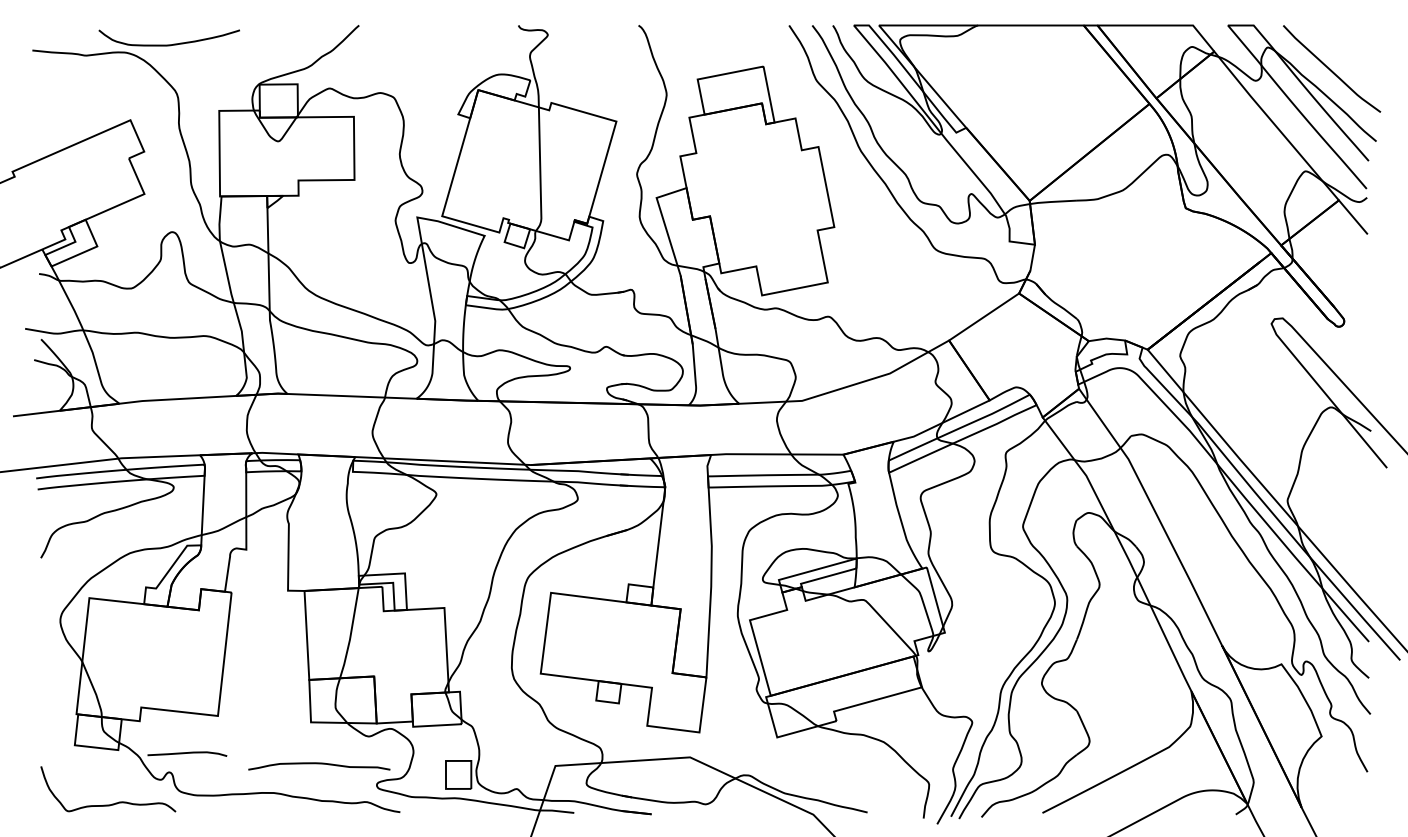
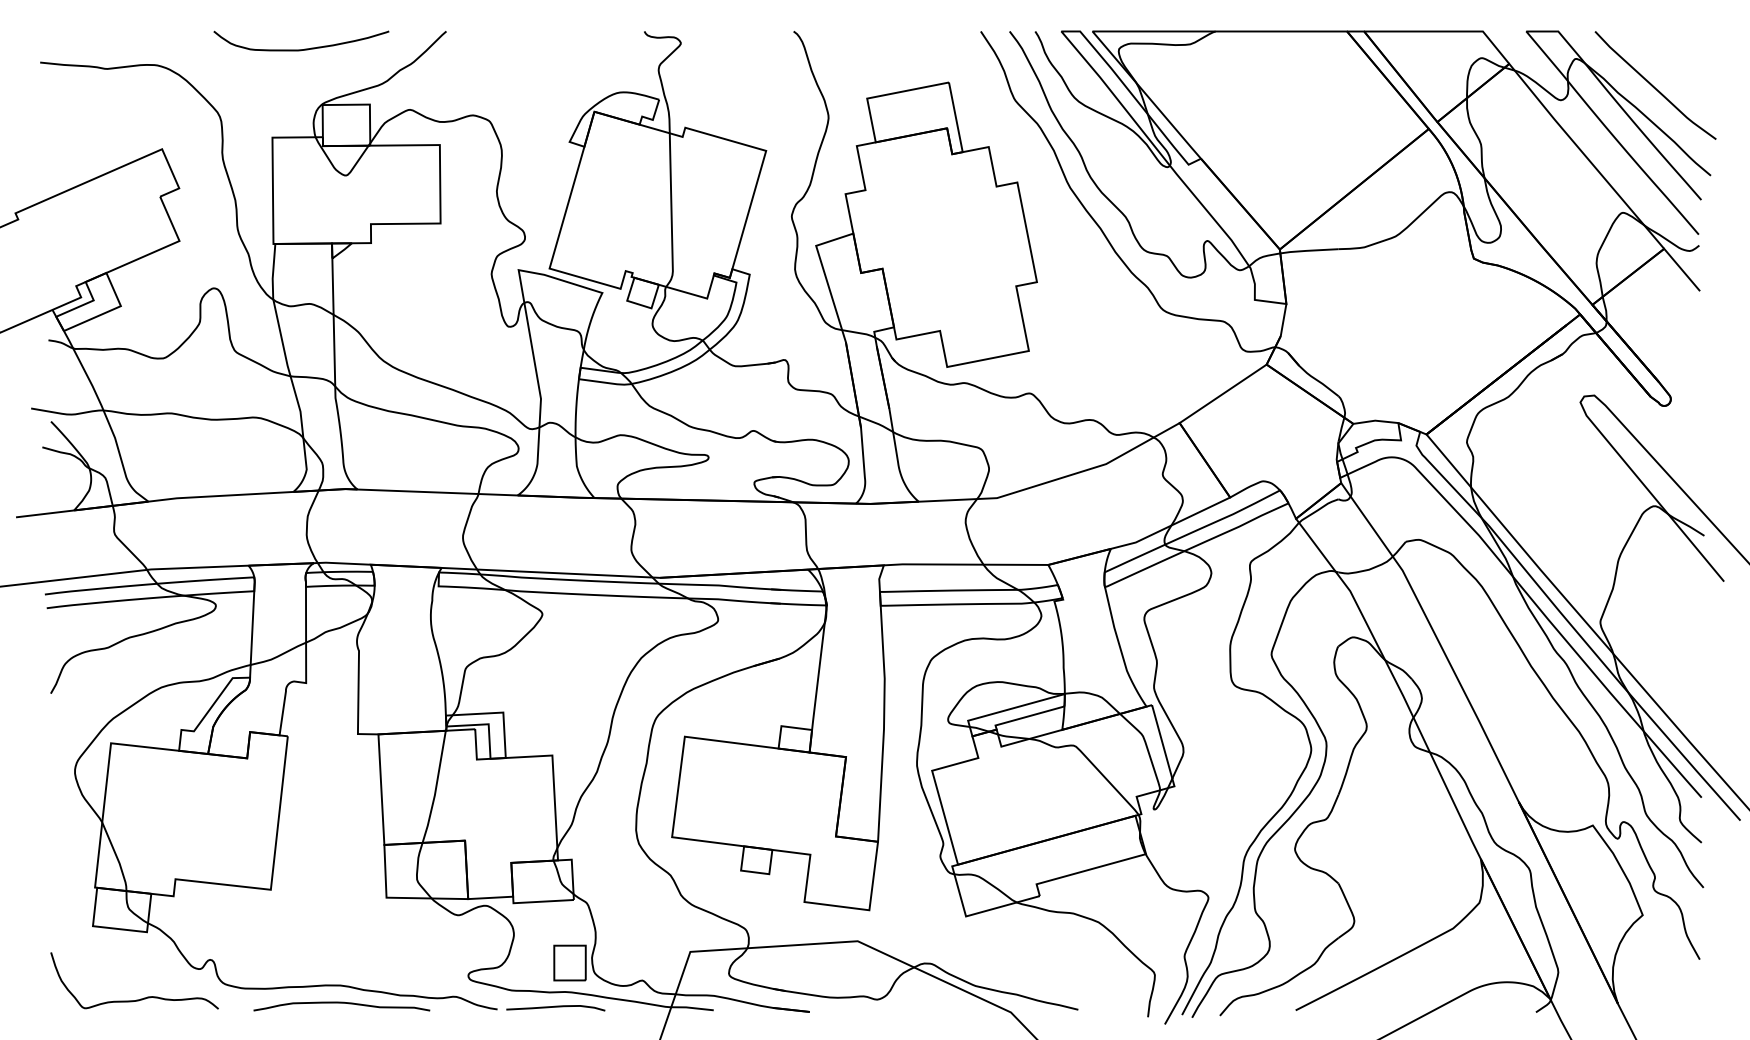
curve: (171, 44) -> (304, 48), moved
curve: (187, 753) -> (555, 1007), moved
curve: (319, 764) -> (341, 1003), moved

